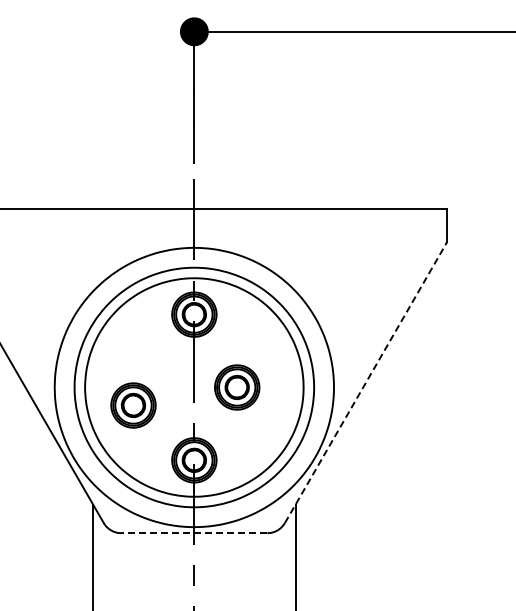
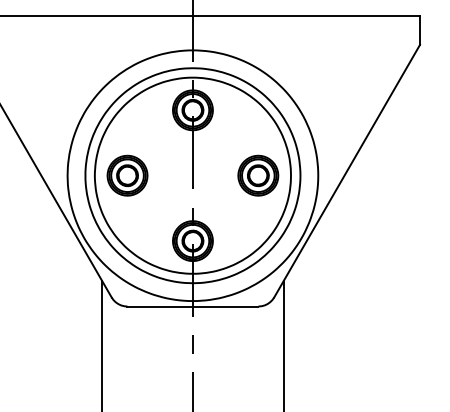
line: (366, 382) -> (347, 171), dashed -> solid
part: (237, 387) -> (258, 175), moved
part: (133, 405) -> (127, 175), moved
line: (193, 533) -> (192, 306), dashed -> solid

